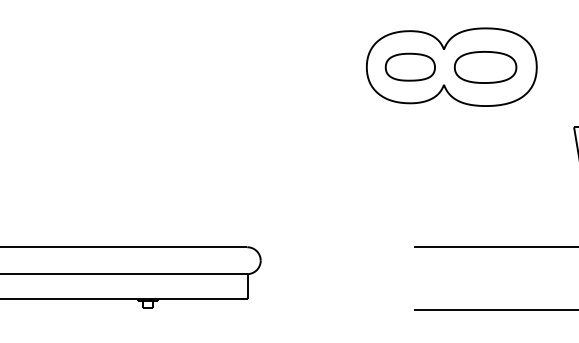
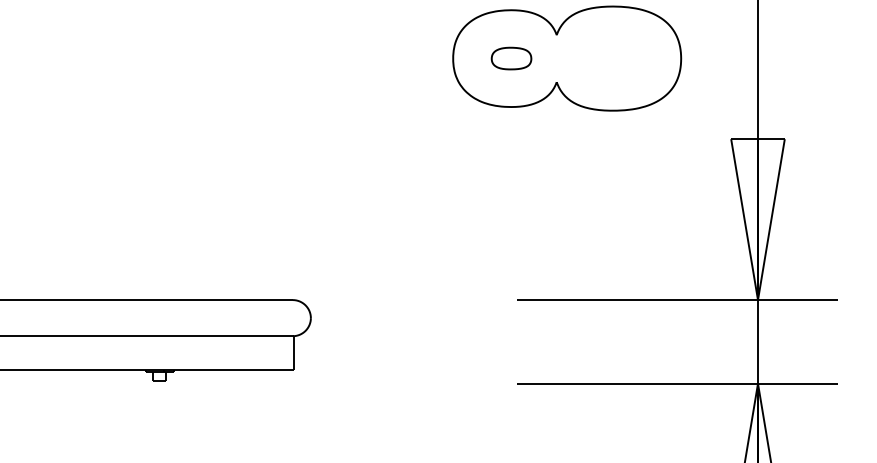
part: (410, 67) -> (511, 58), size x0.6
part: (485, 67) -> (612, 58), removed

